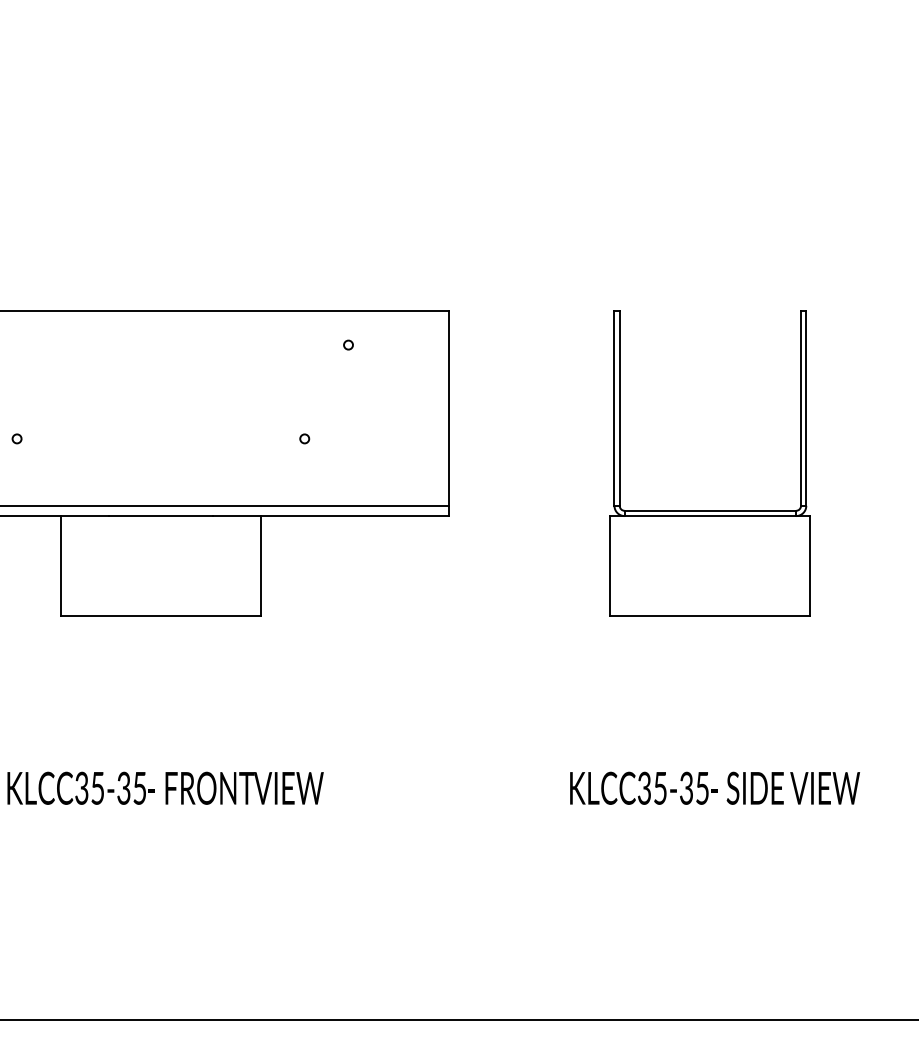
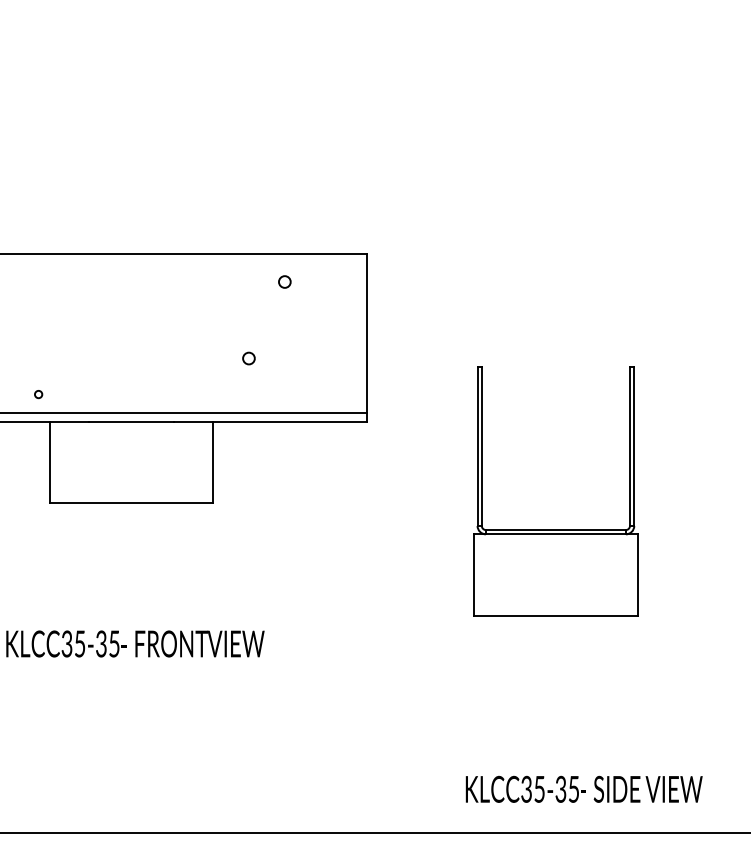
circle: (348, 344) -> (284, 281), size x1.6
circle: (16, 438) -> (38, 394), moved
circle: (304, 438) -> (248, 358), size x1.6
part: (709, 510) -> (555, 529), moved
text: (714, 787) -> (583, 788), moved

